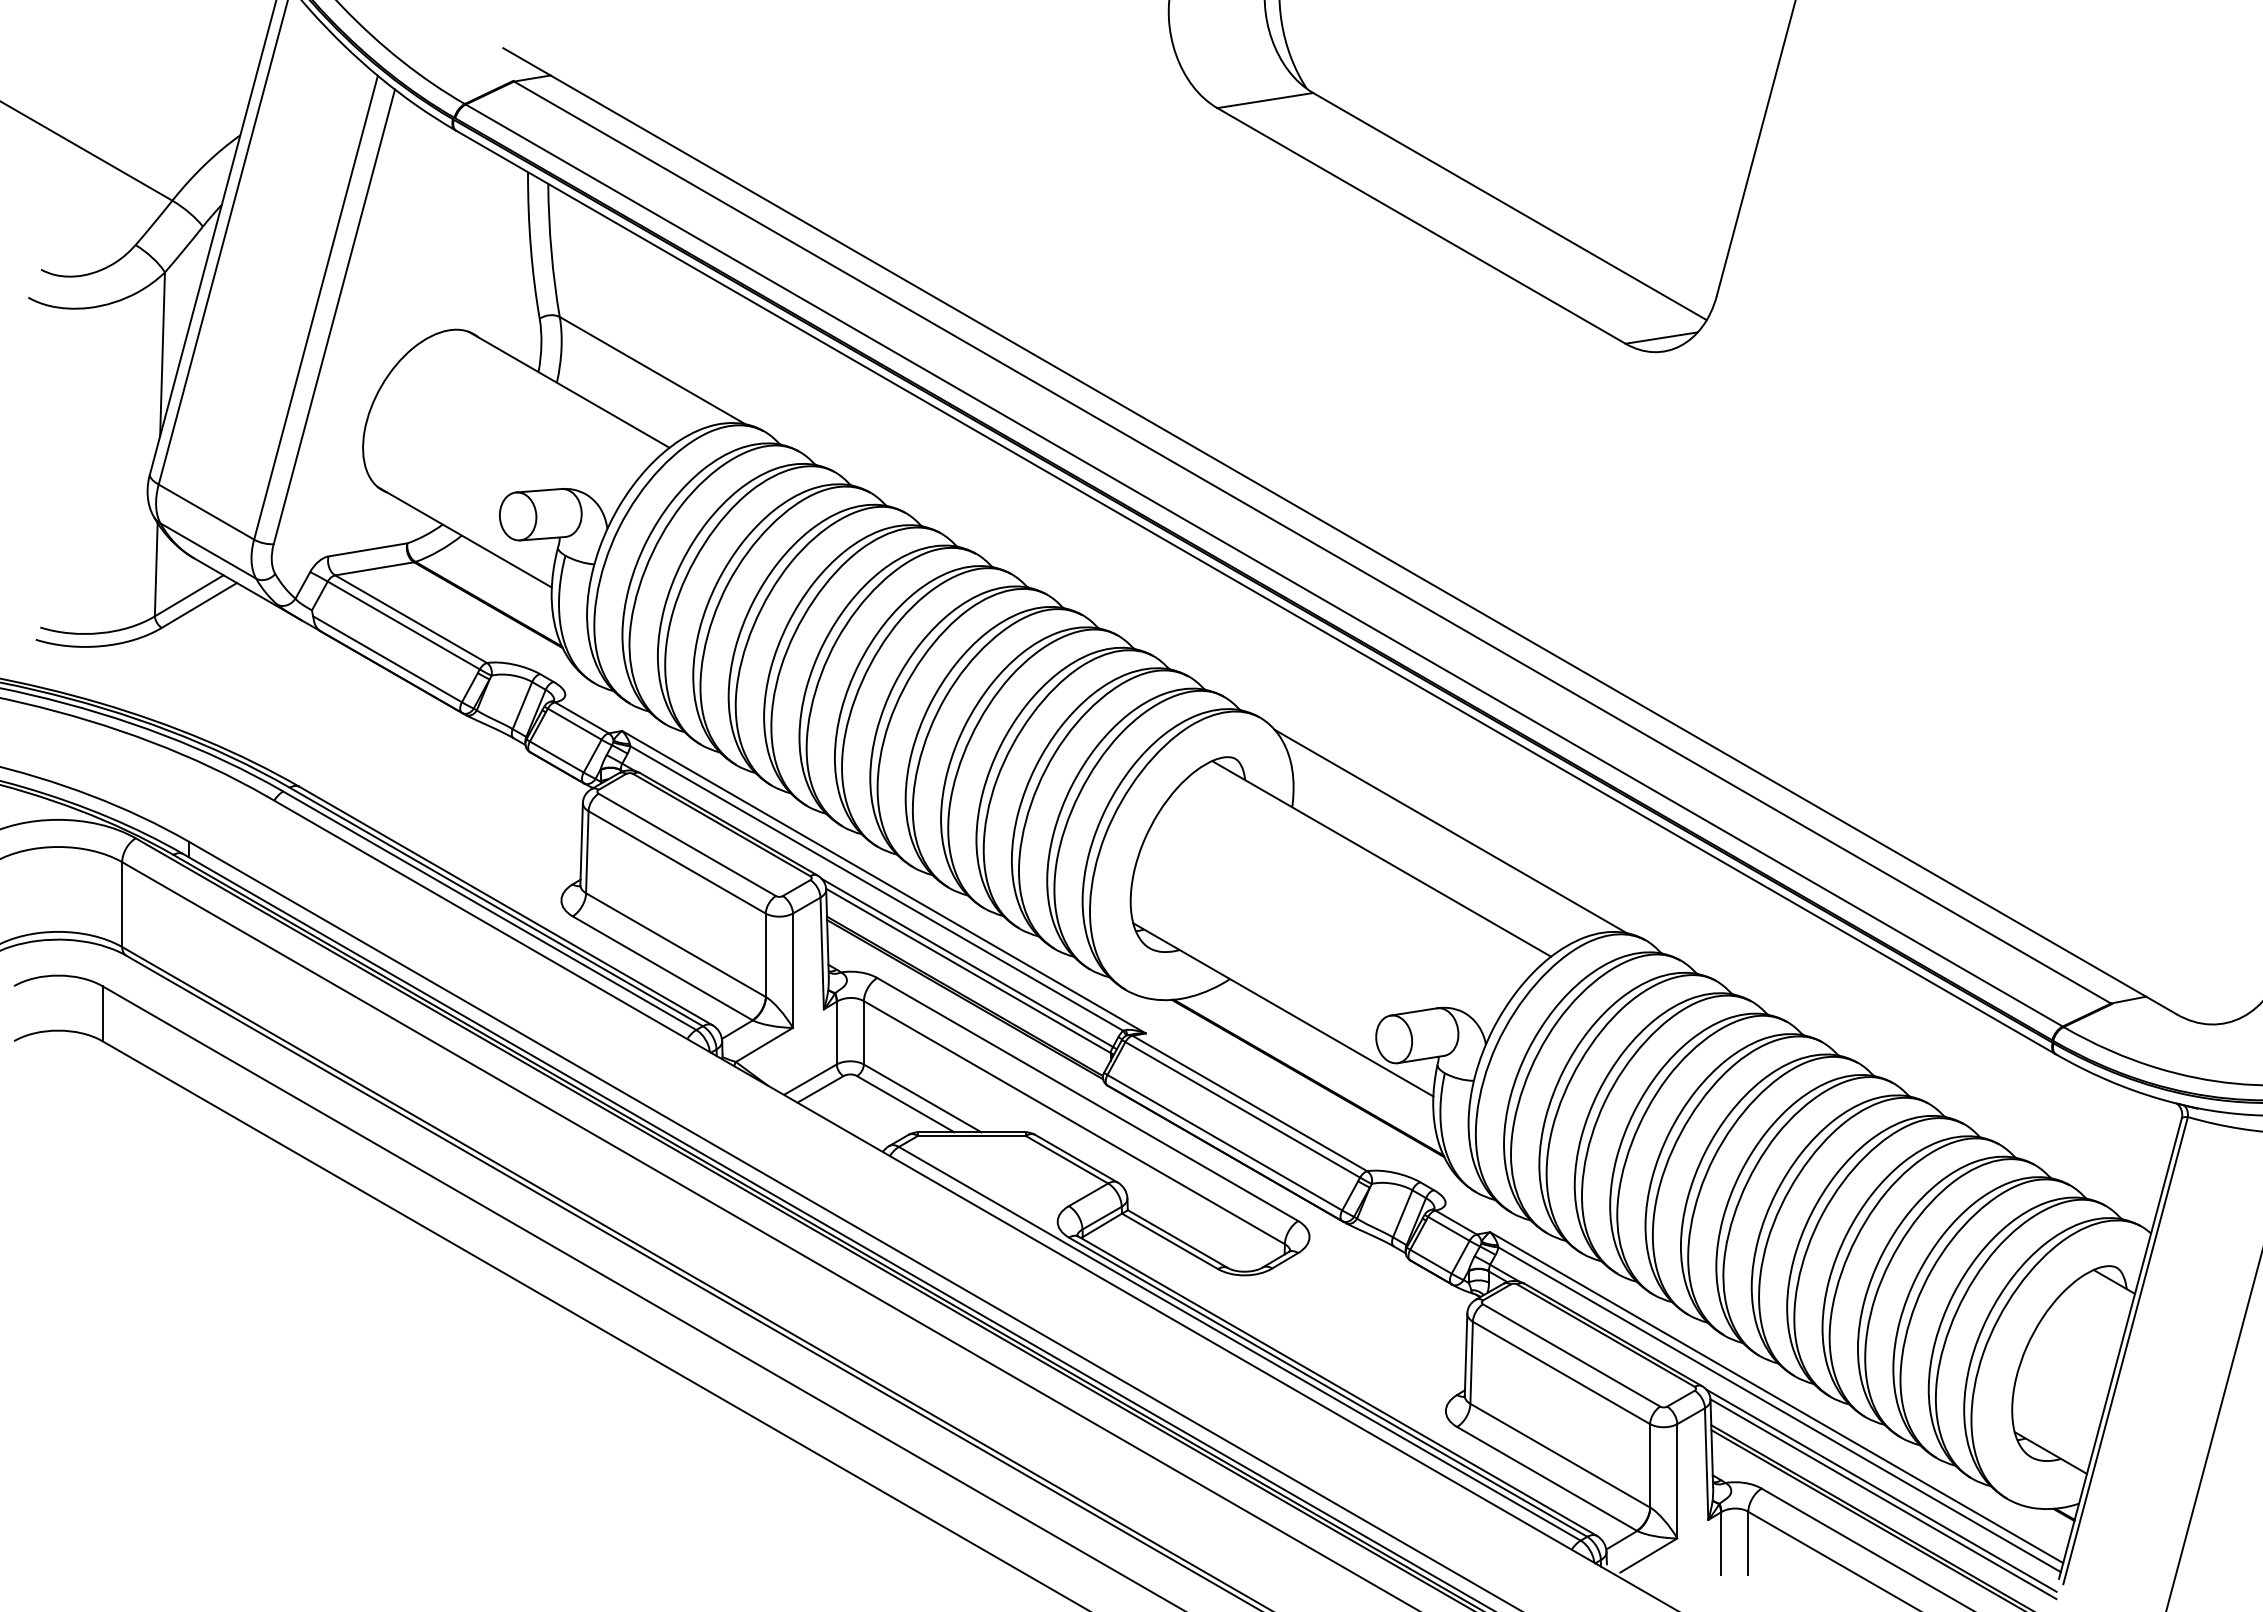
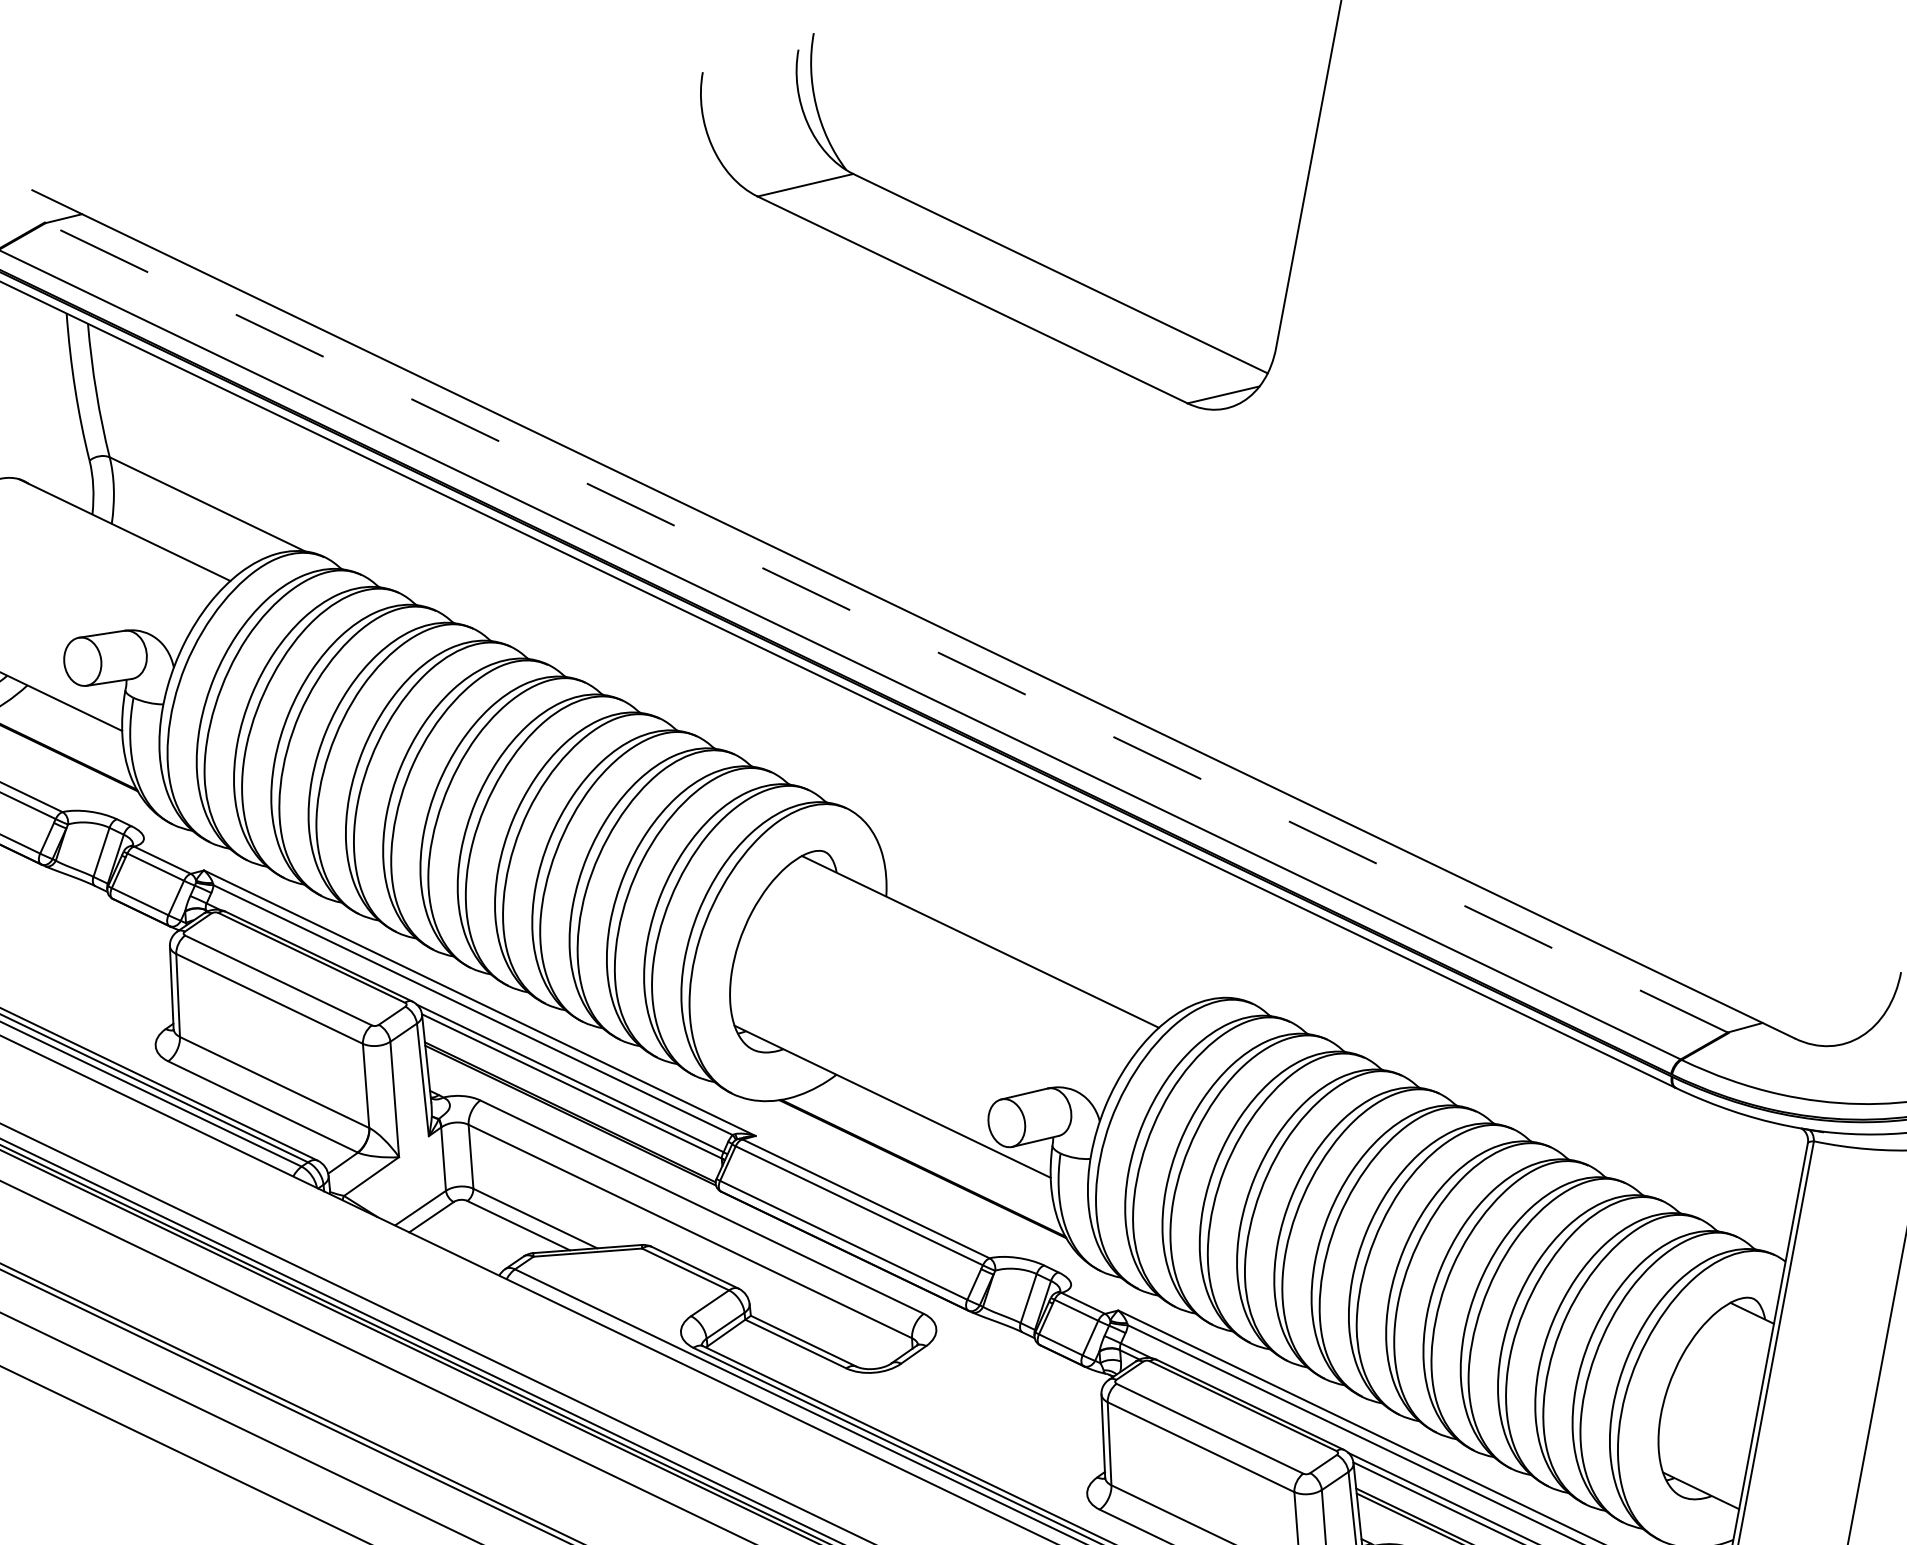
line: (1312, 542) -> (886, 627), solid -> dashed
line: (1450, 831) -> (1047, 909), removed

